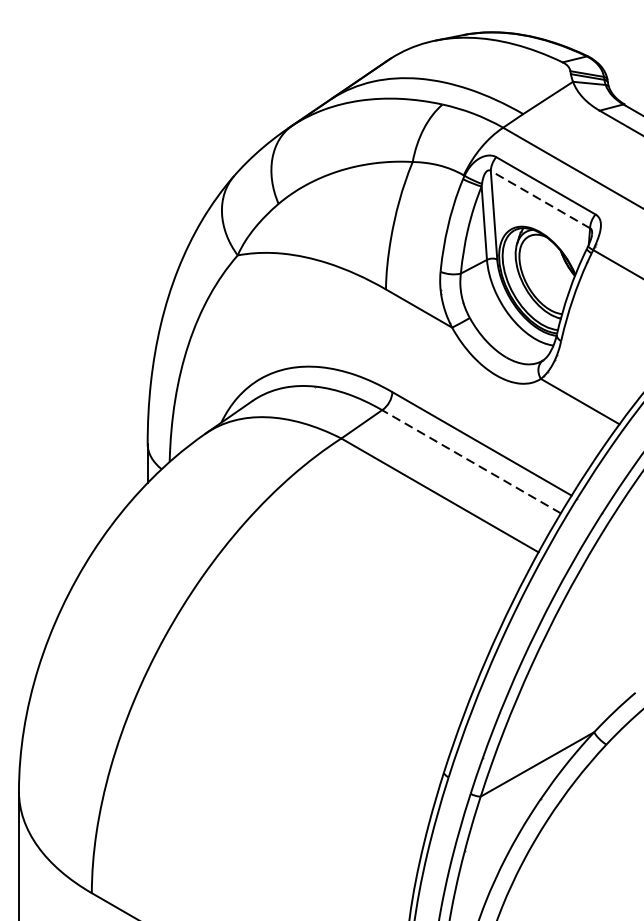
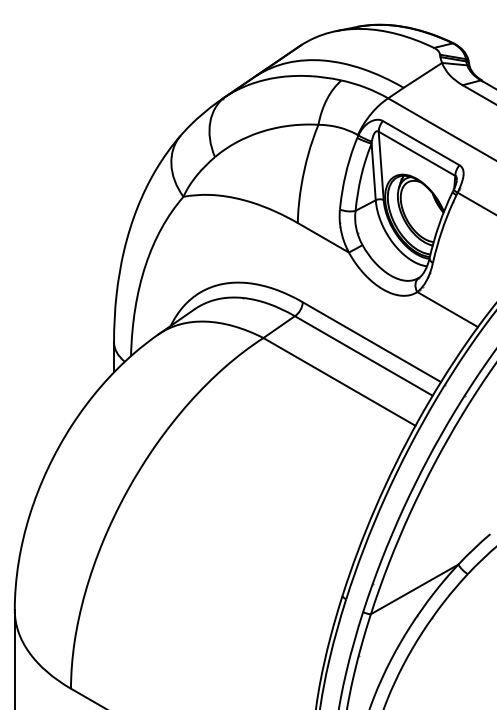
line: (539, 199) -> (416, 153), dashed -> solid
line: (471, 461) -> (363, 355), dashed -> solid

